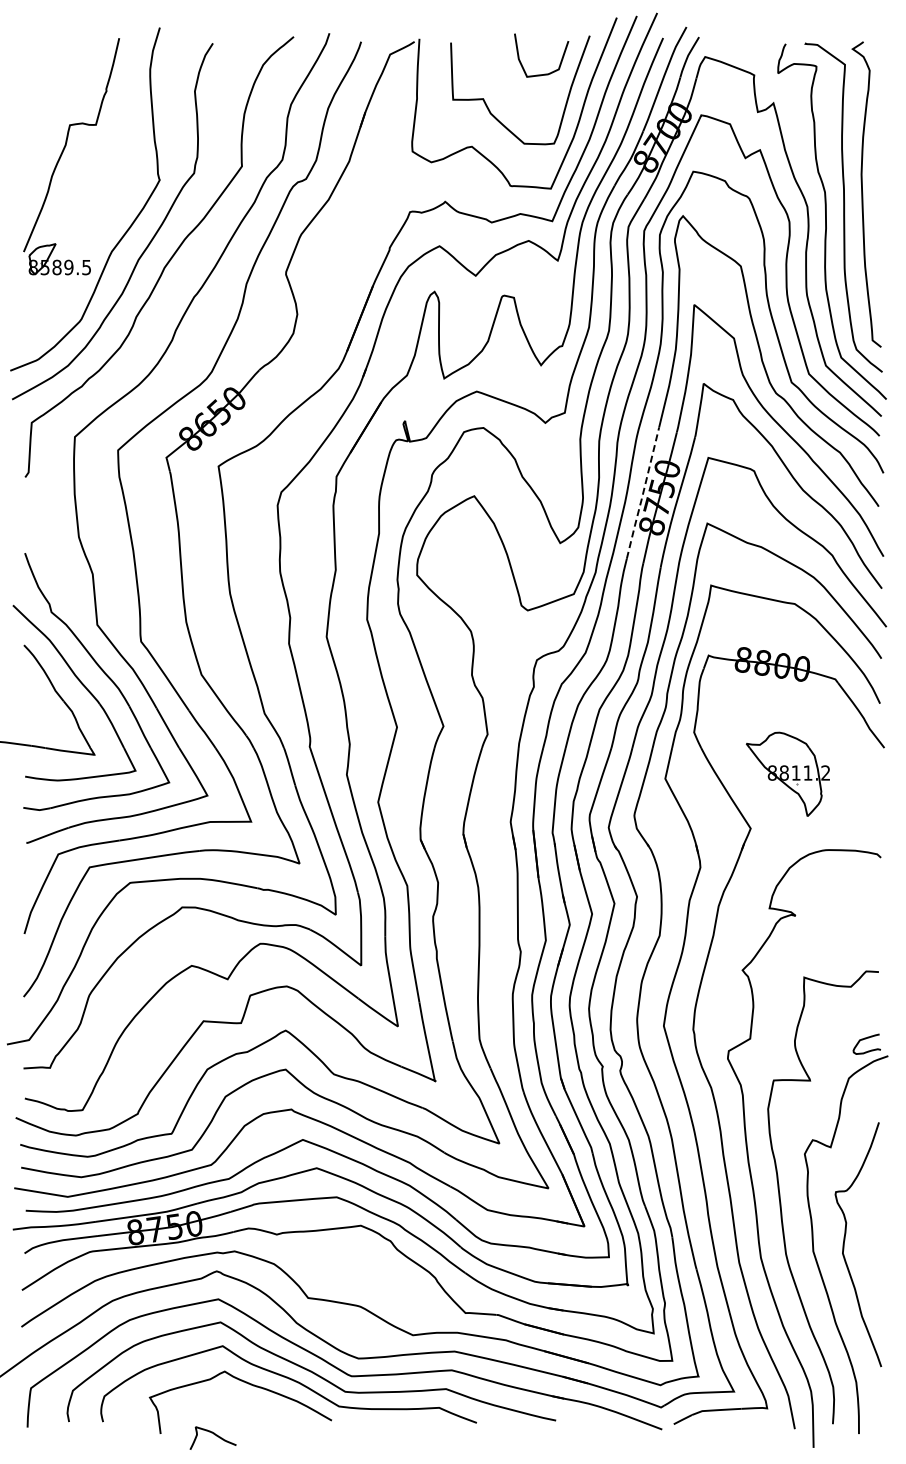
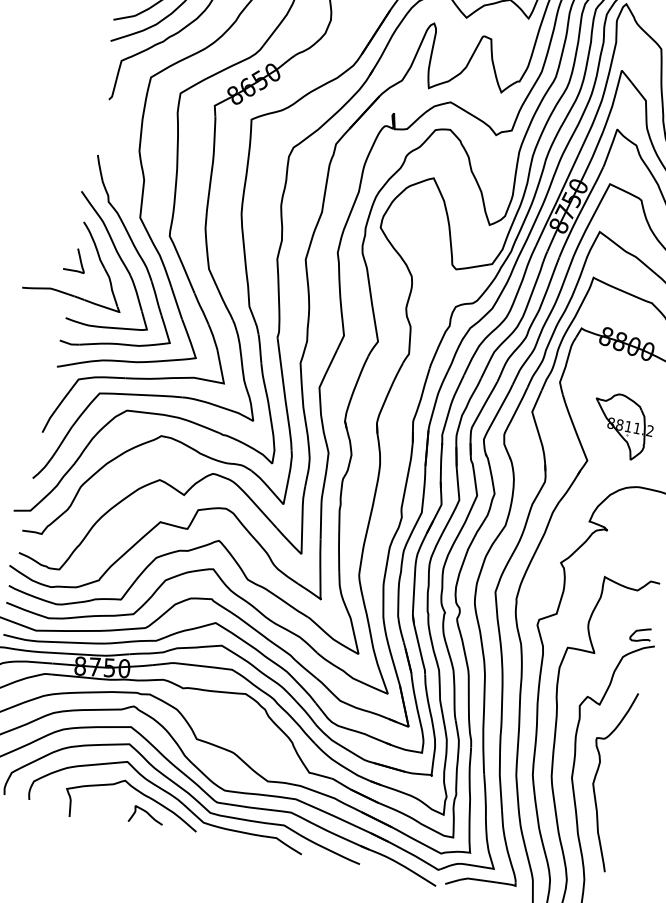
line: (642, 494) -> (556, 201), dashed -> solid
curve: (28, 696) -> (79, 260), added
curve: (214, 1435) -> (147, 814), moved

